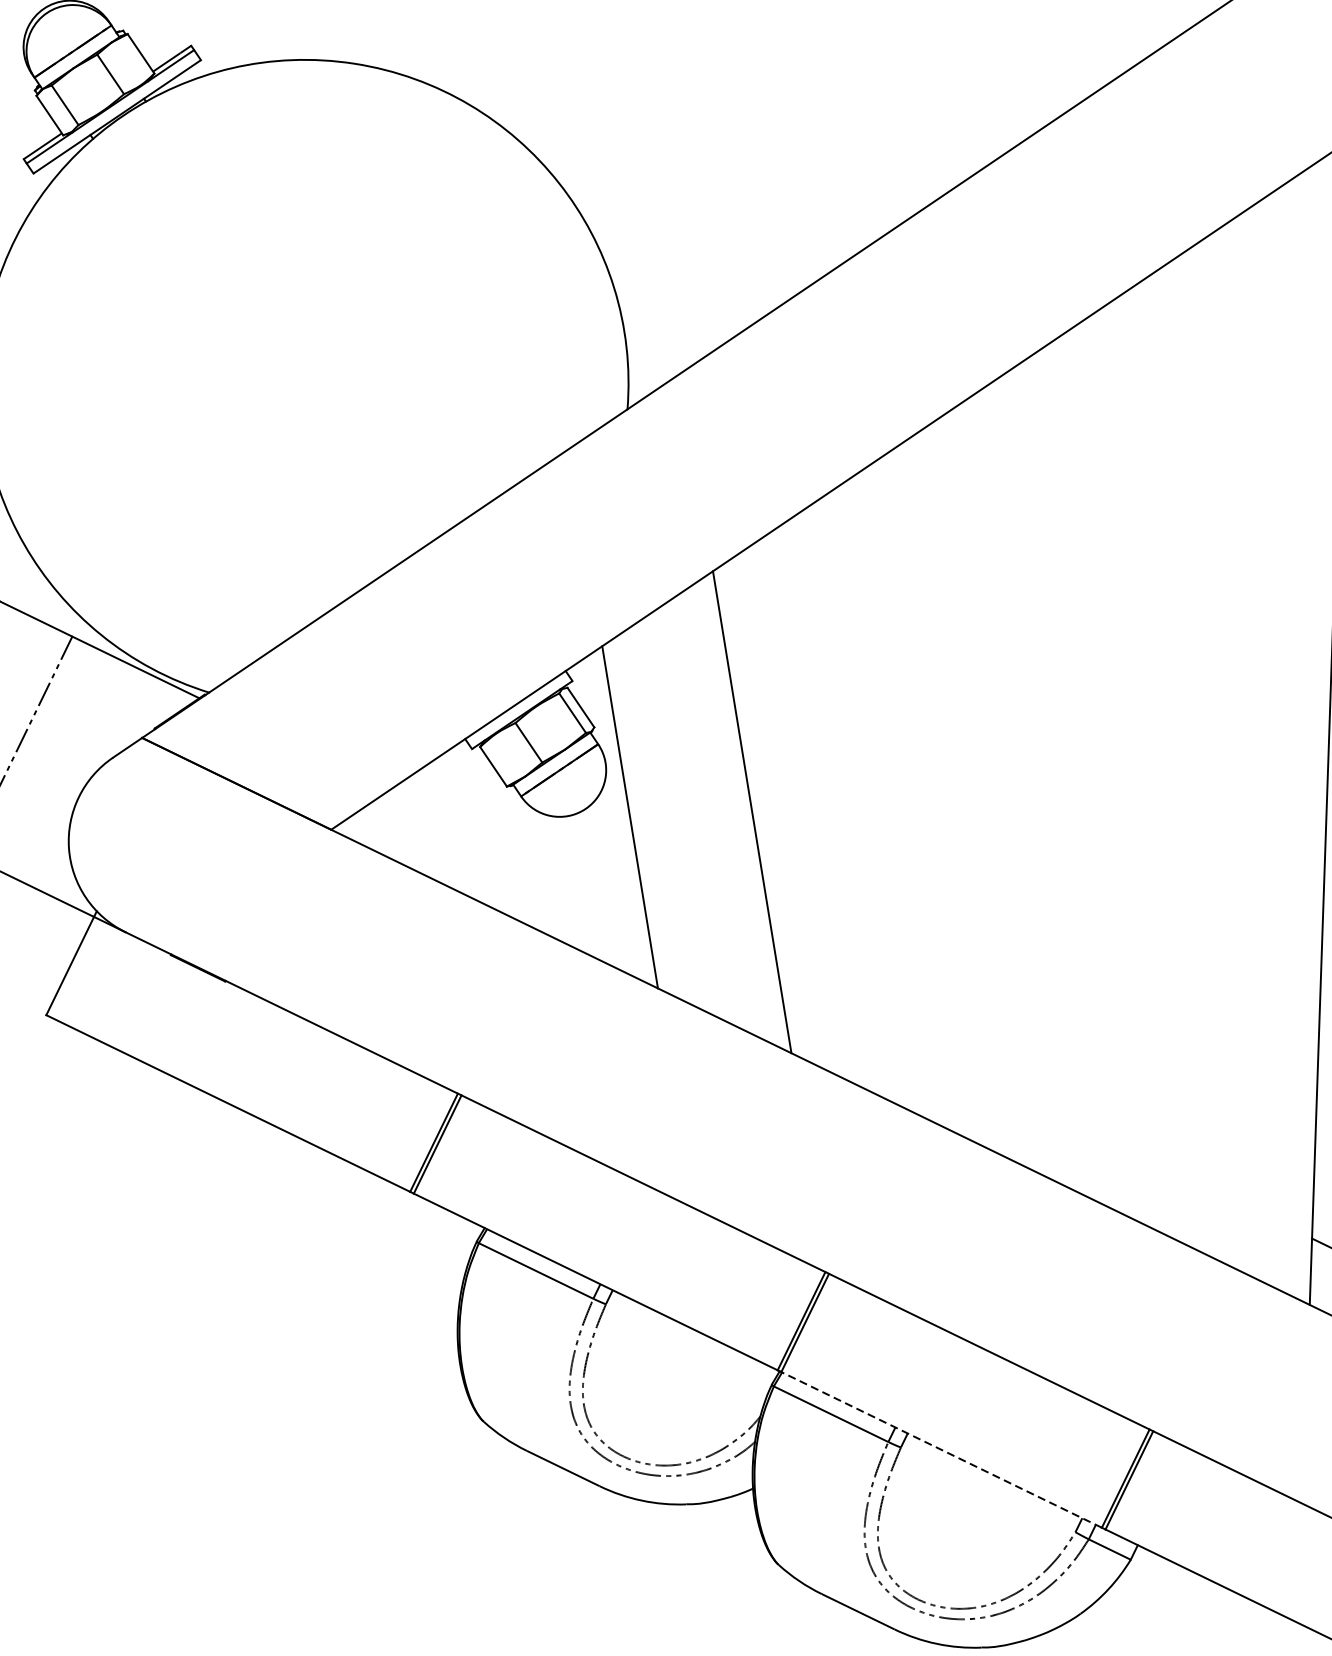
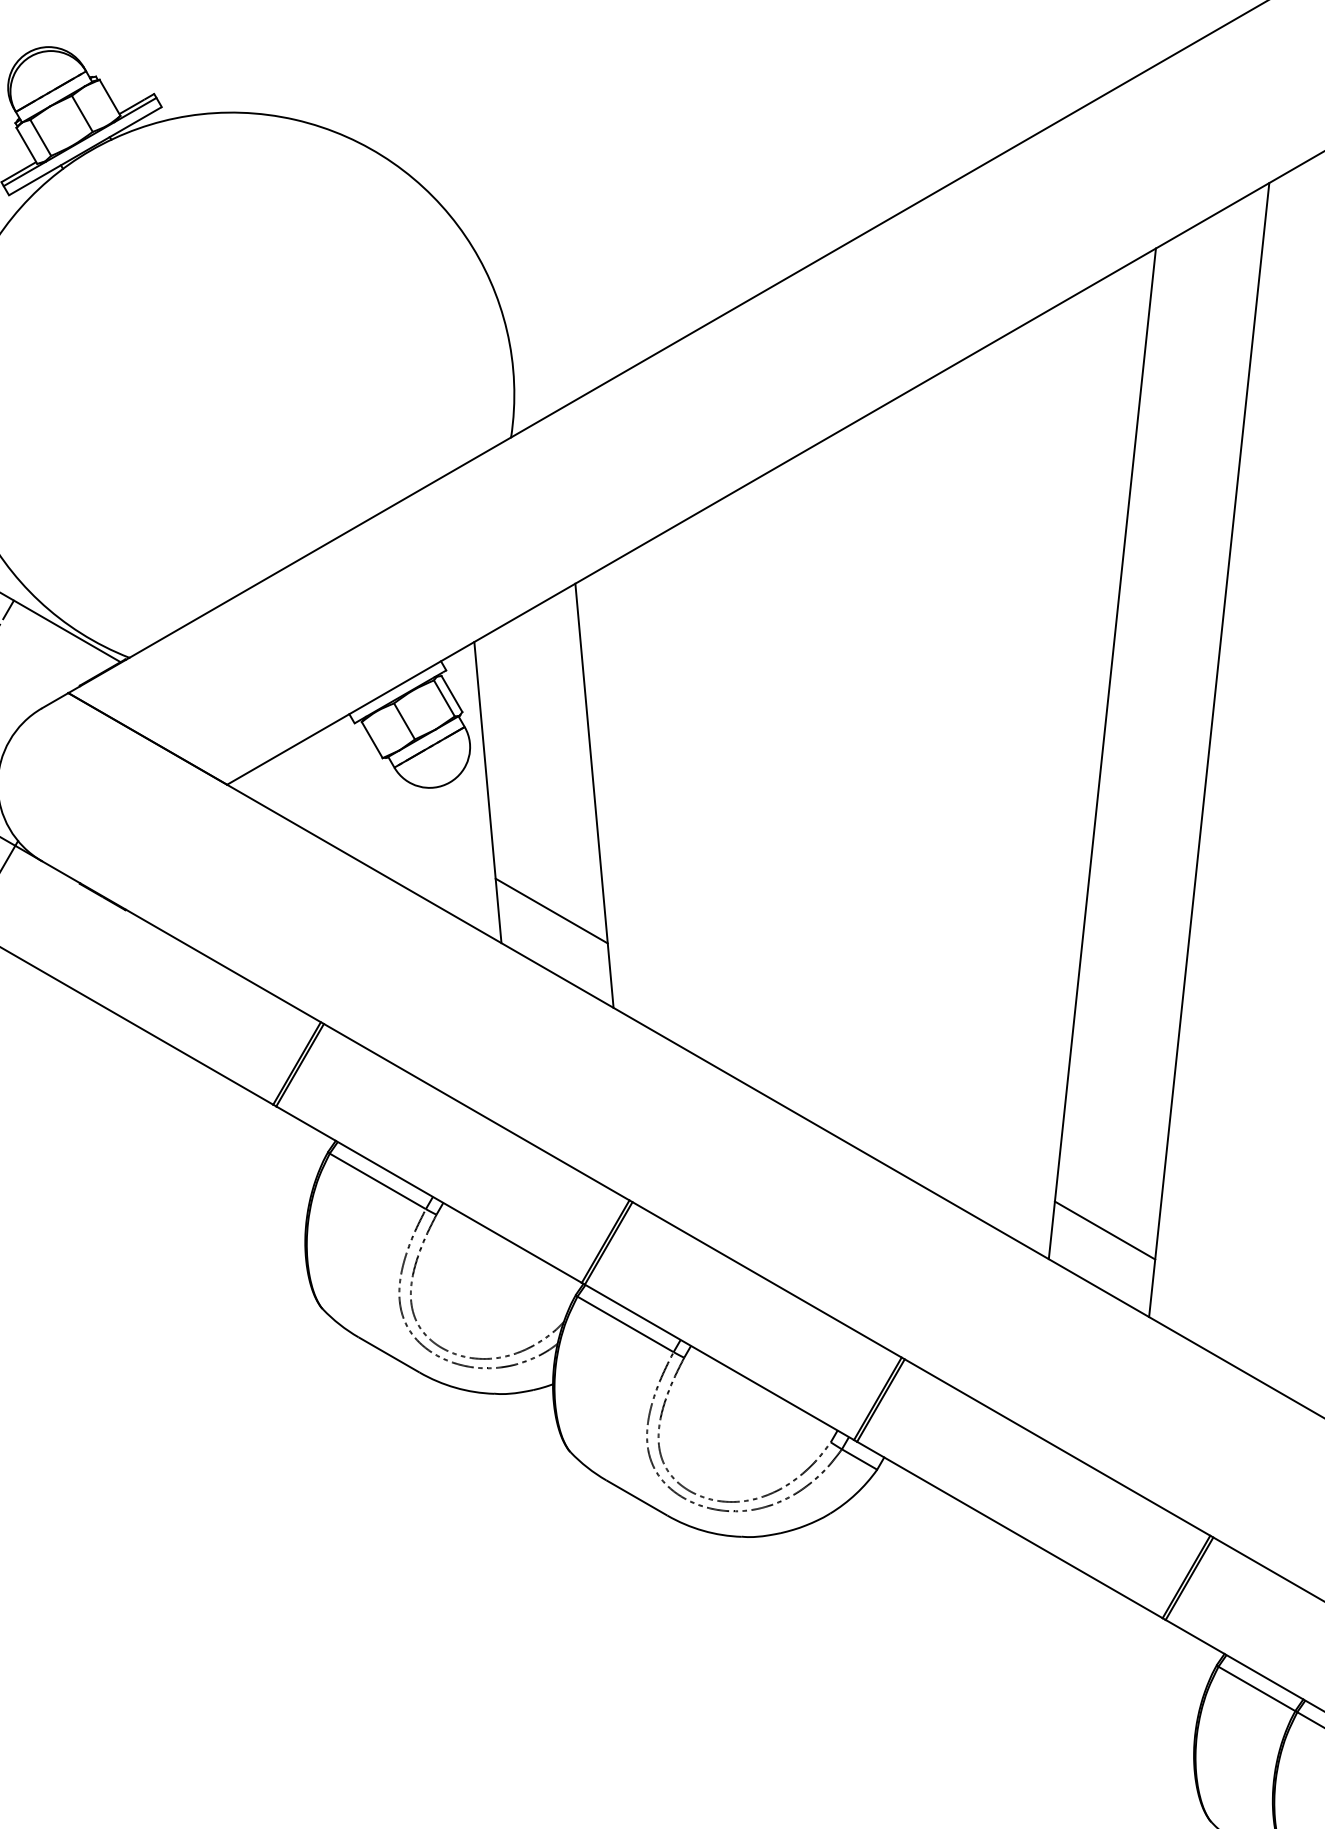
line: (712, 946) -> (551, 910), added
line: (941, 1450) -> (719, 1362), dashed -> solid

